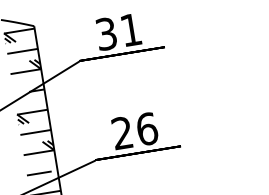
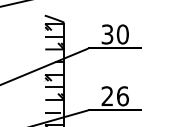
text: (130, 30) -> (122, 34), 31 -> 30

